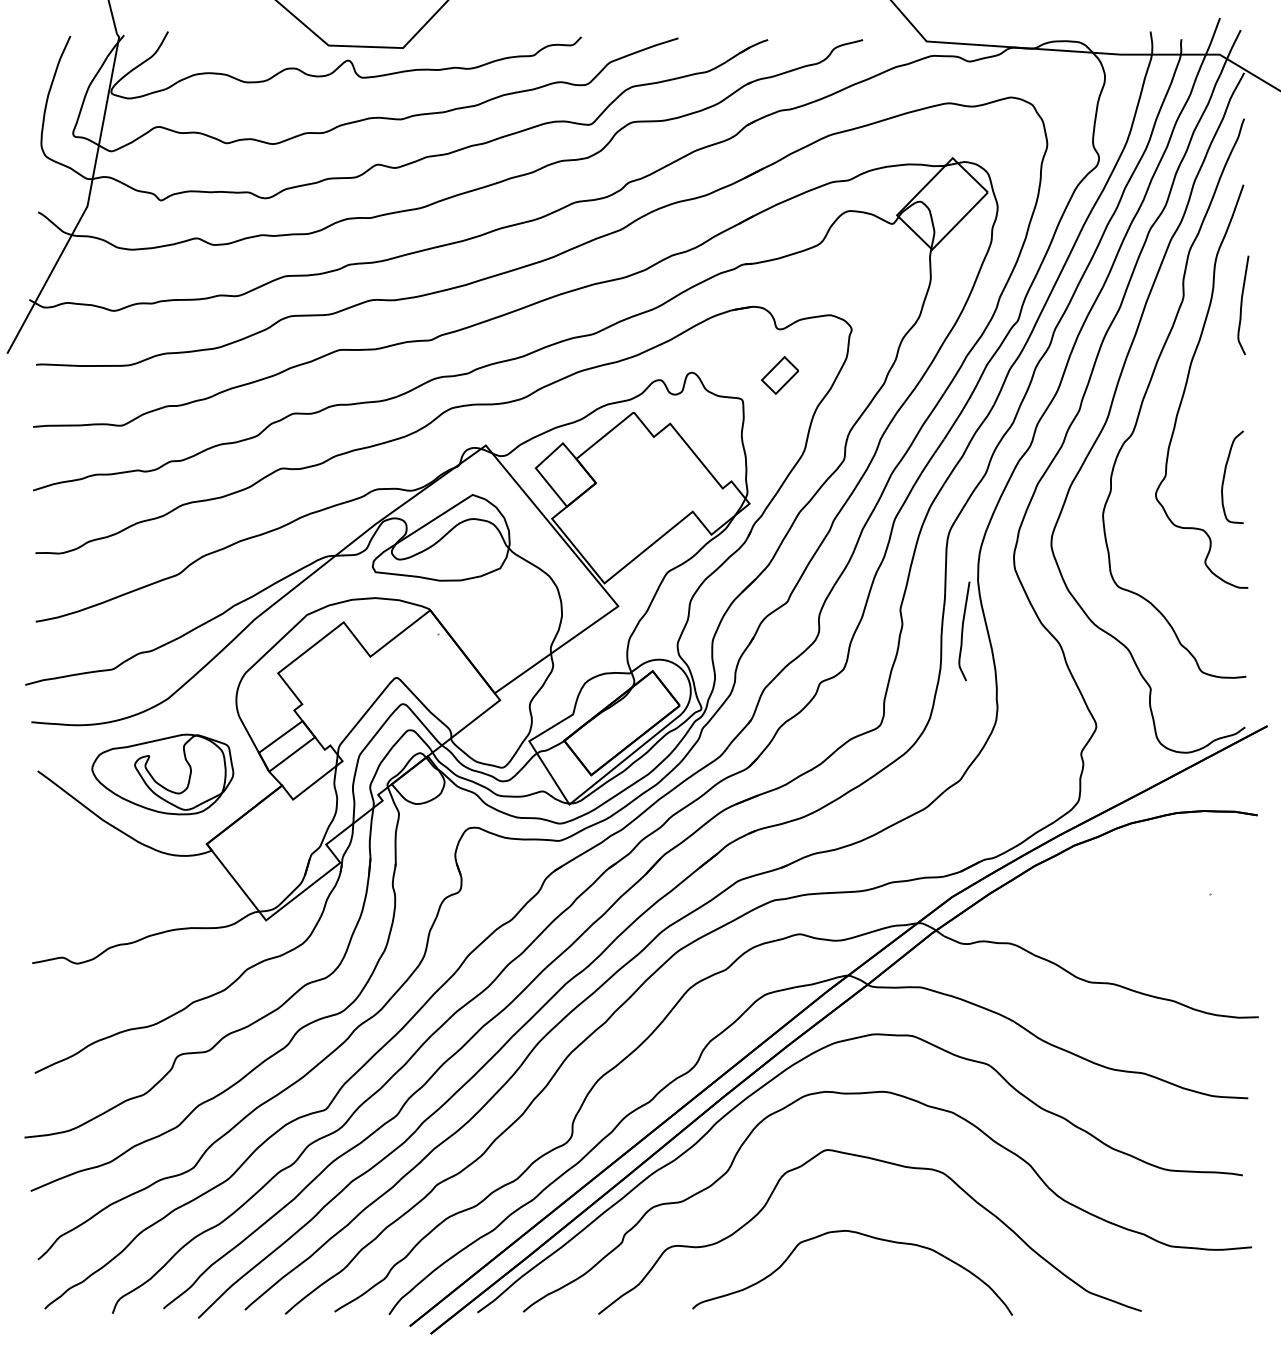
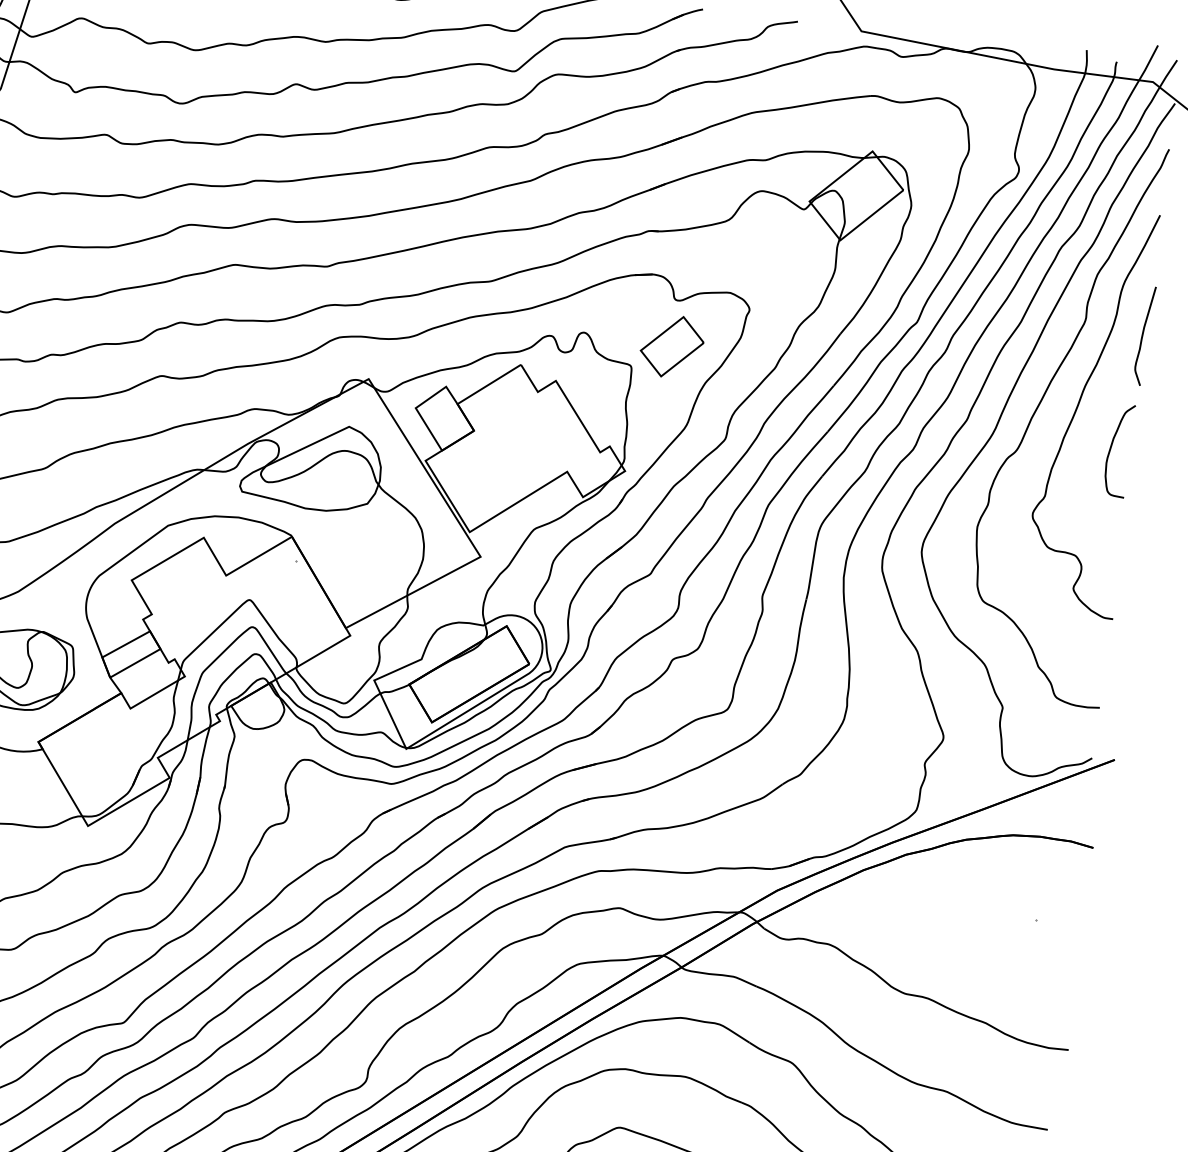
part: (779, 375) -> (671, 346), size x1.67
curve: (1225, 475) -> (1111, 447), moved
curve: (963, 631) -> (822, 626), removed

